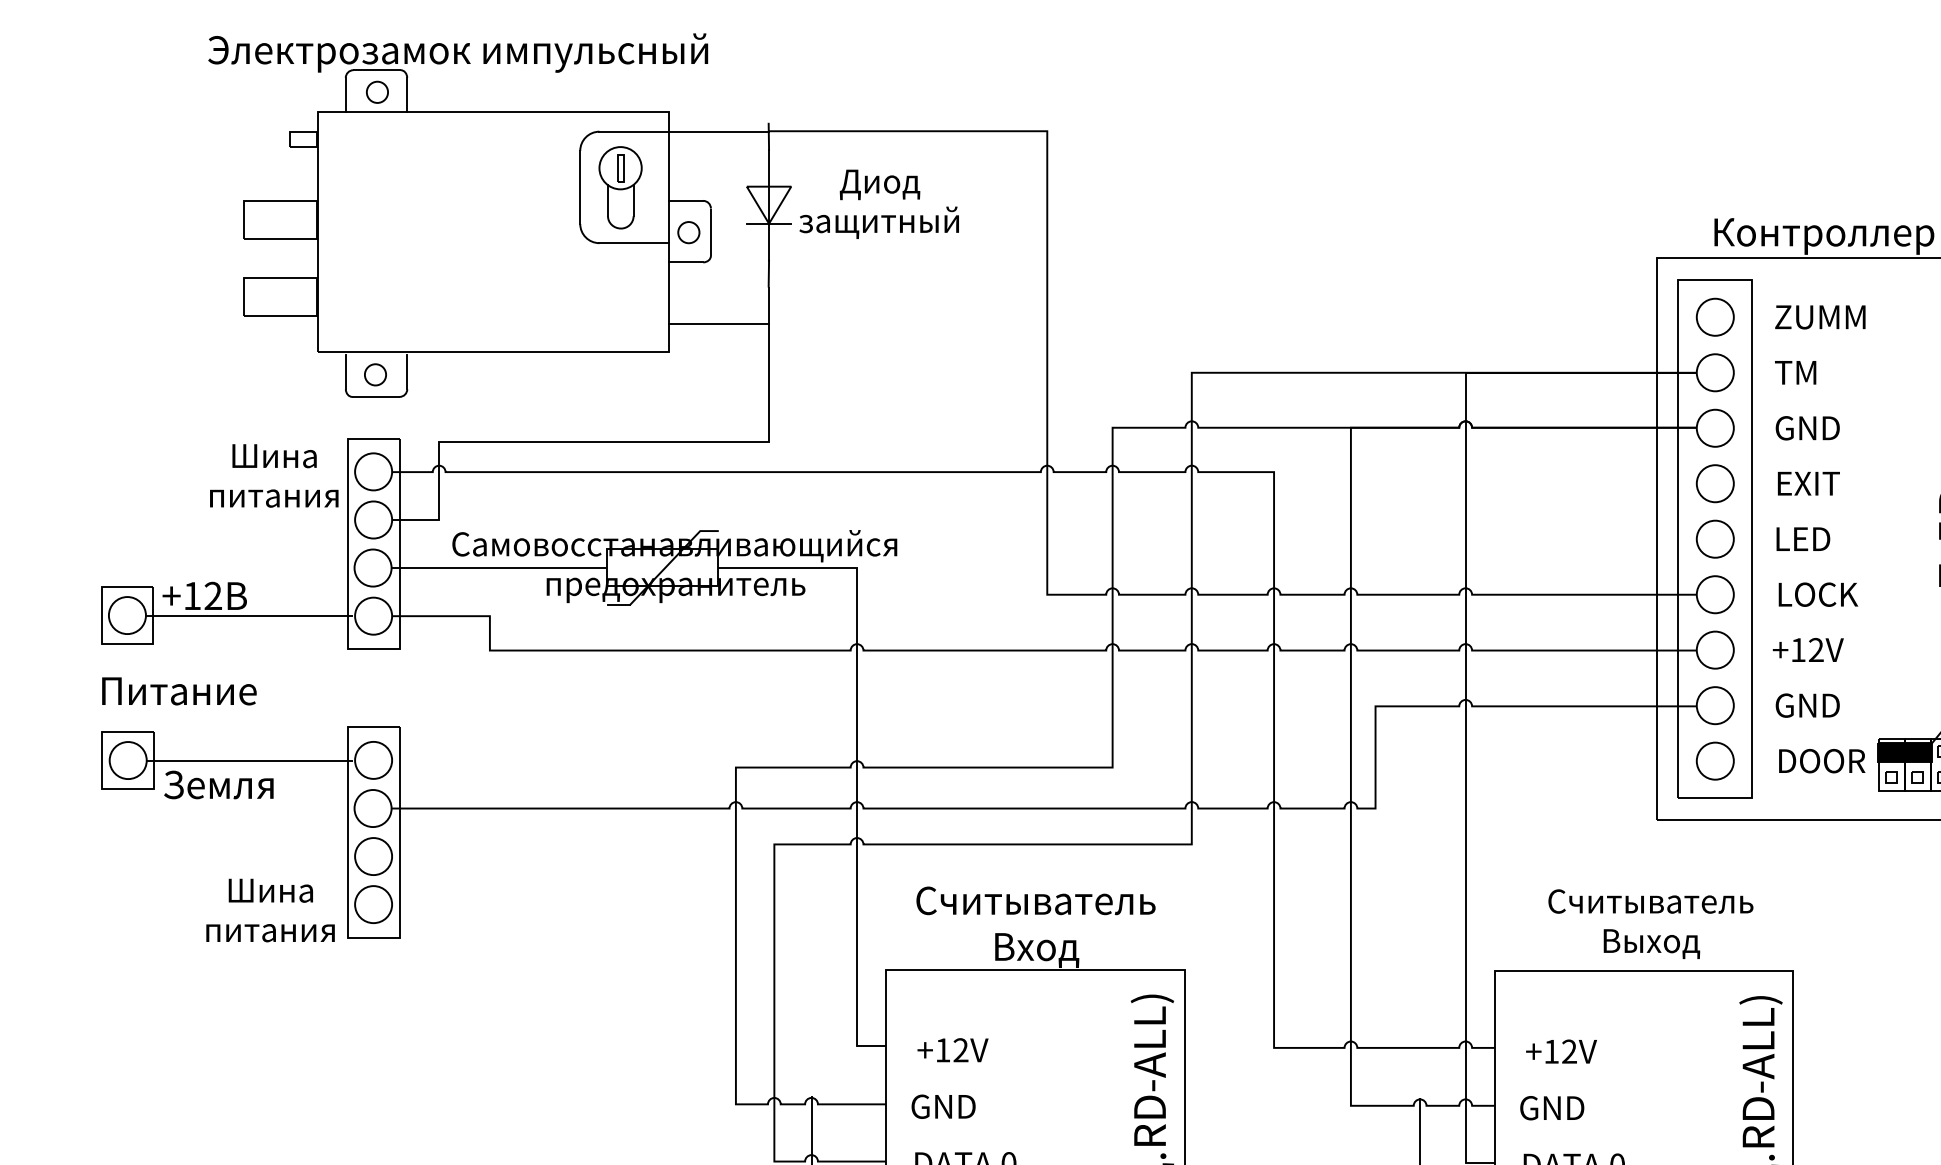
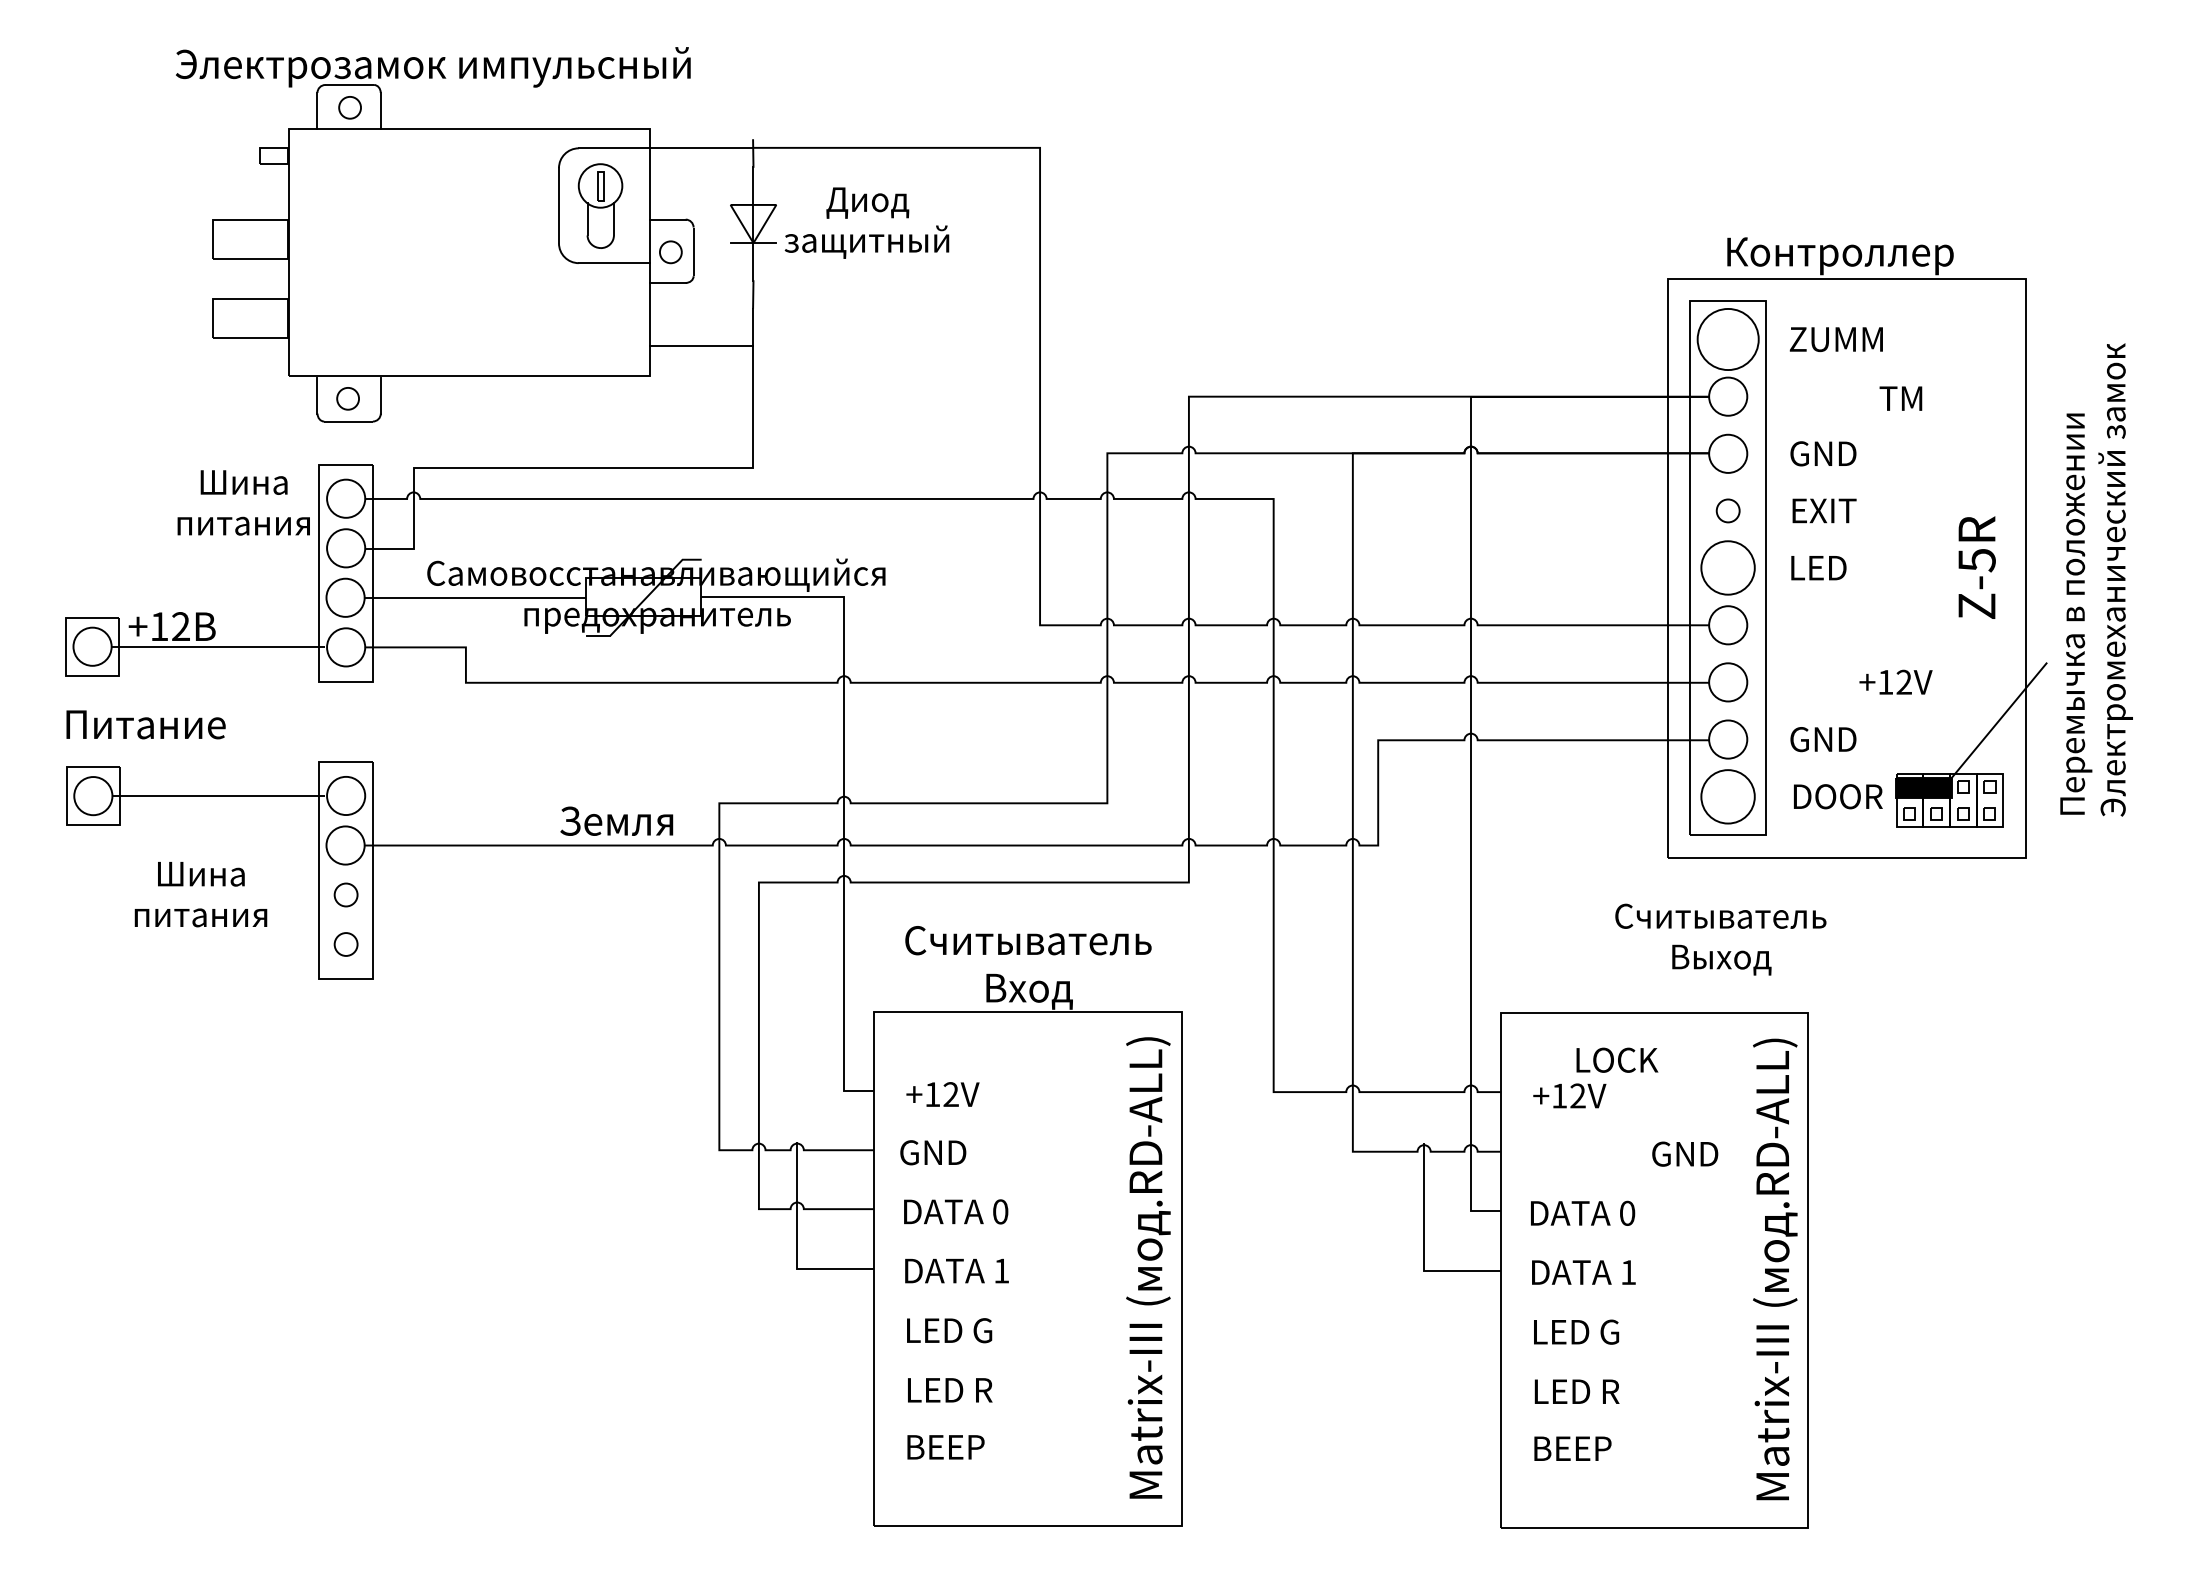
circle: (1715, 317) -> (1728, 339), size x1.6
text: (1795, 372) -> (1900, 398), moved
circle: (1715, 483) -> (1728, 510), size x0.6
circle: (1715, 539) -> (1728, 568), size x1.4
text: (1818, 593) -> (1617, 1059), moved
text: (1807, 649) -> (1895, 681), moved
circle: (1715, 760) -> (1728, 796), size x1.4
text: (218, 784) -> (616, 820), moved
circle: (373, 856) -> (346, 894), size x0.6
circle: (373, 904) -> (346, 944), size x0.6
text: (270, 910) -> (200, 894), moved
text: (1650, 924) -> (1720, 939), moved
text: (1552, 1107) -> (1685, 1153), moved

